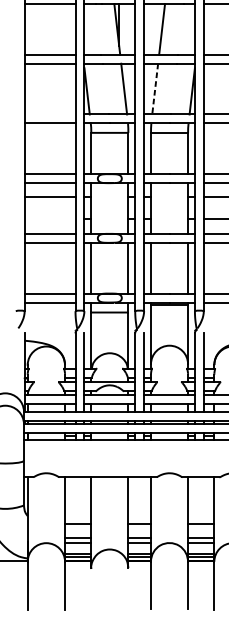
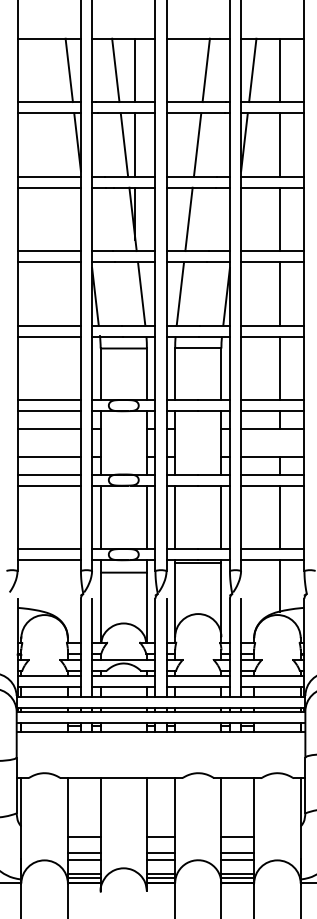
line: (155, 88) -> (180, 293), dashed -> solid
line: (49, 114) -> (48, 325), added
line: (49, 219) -> (48, 456), added

